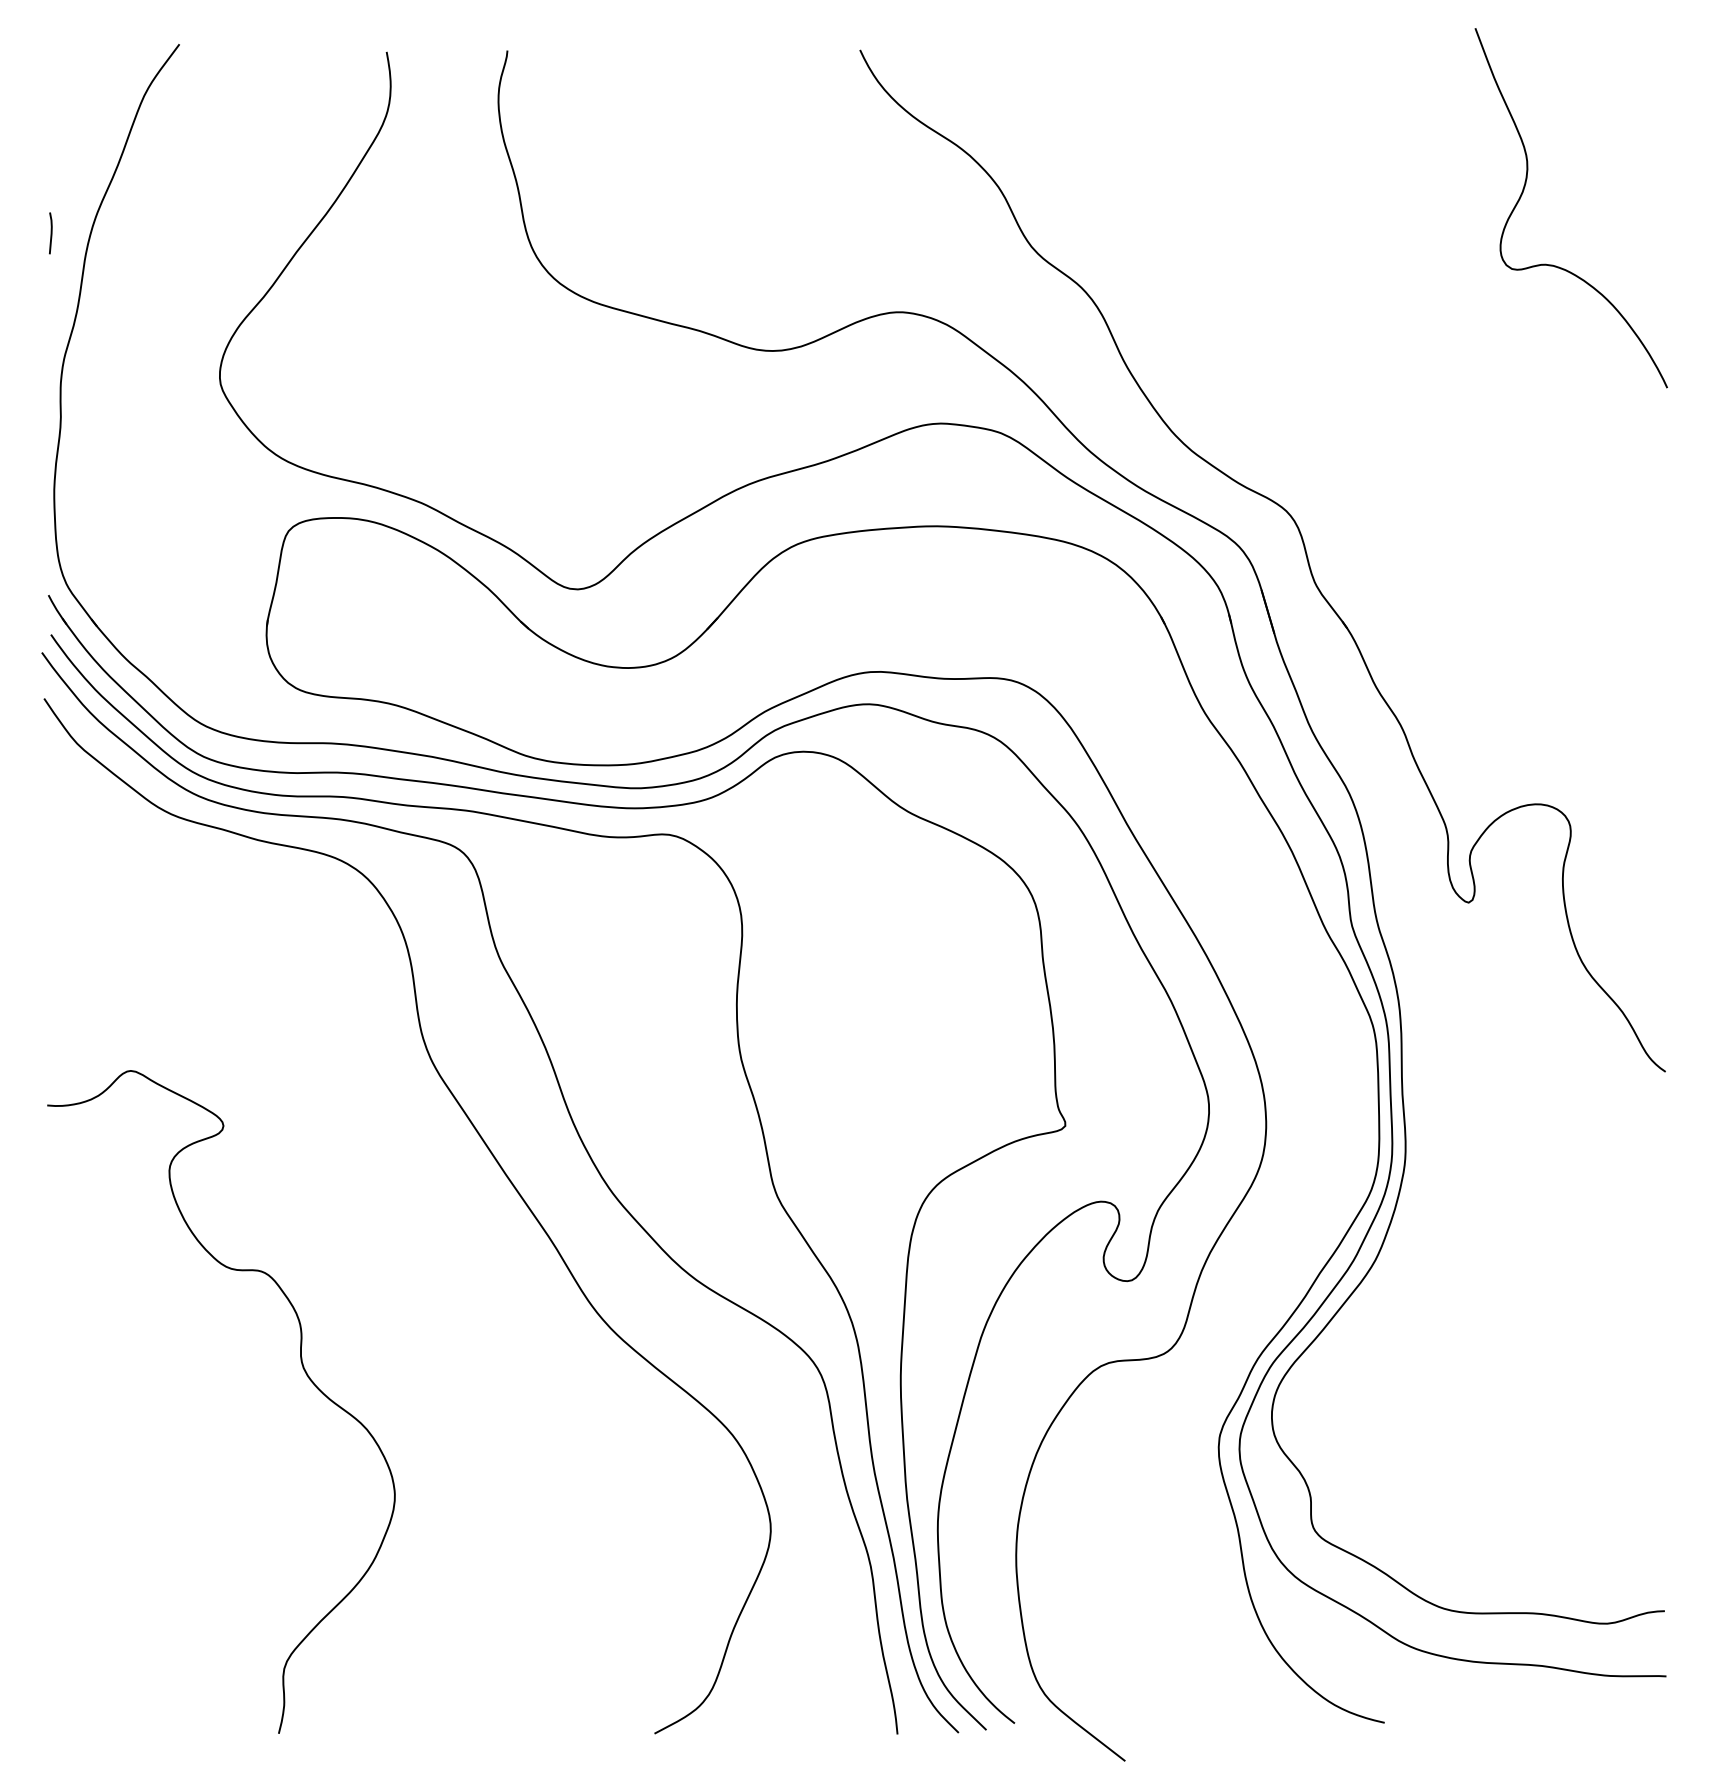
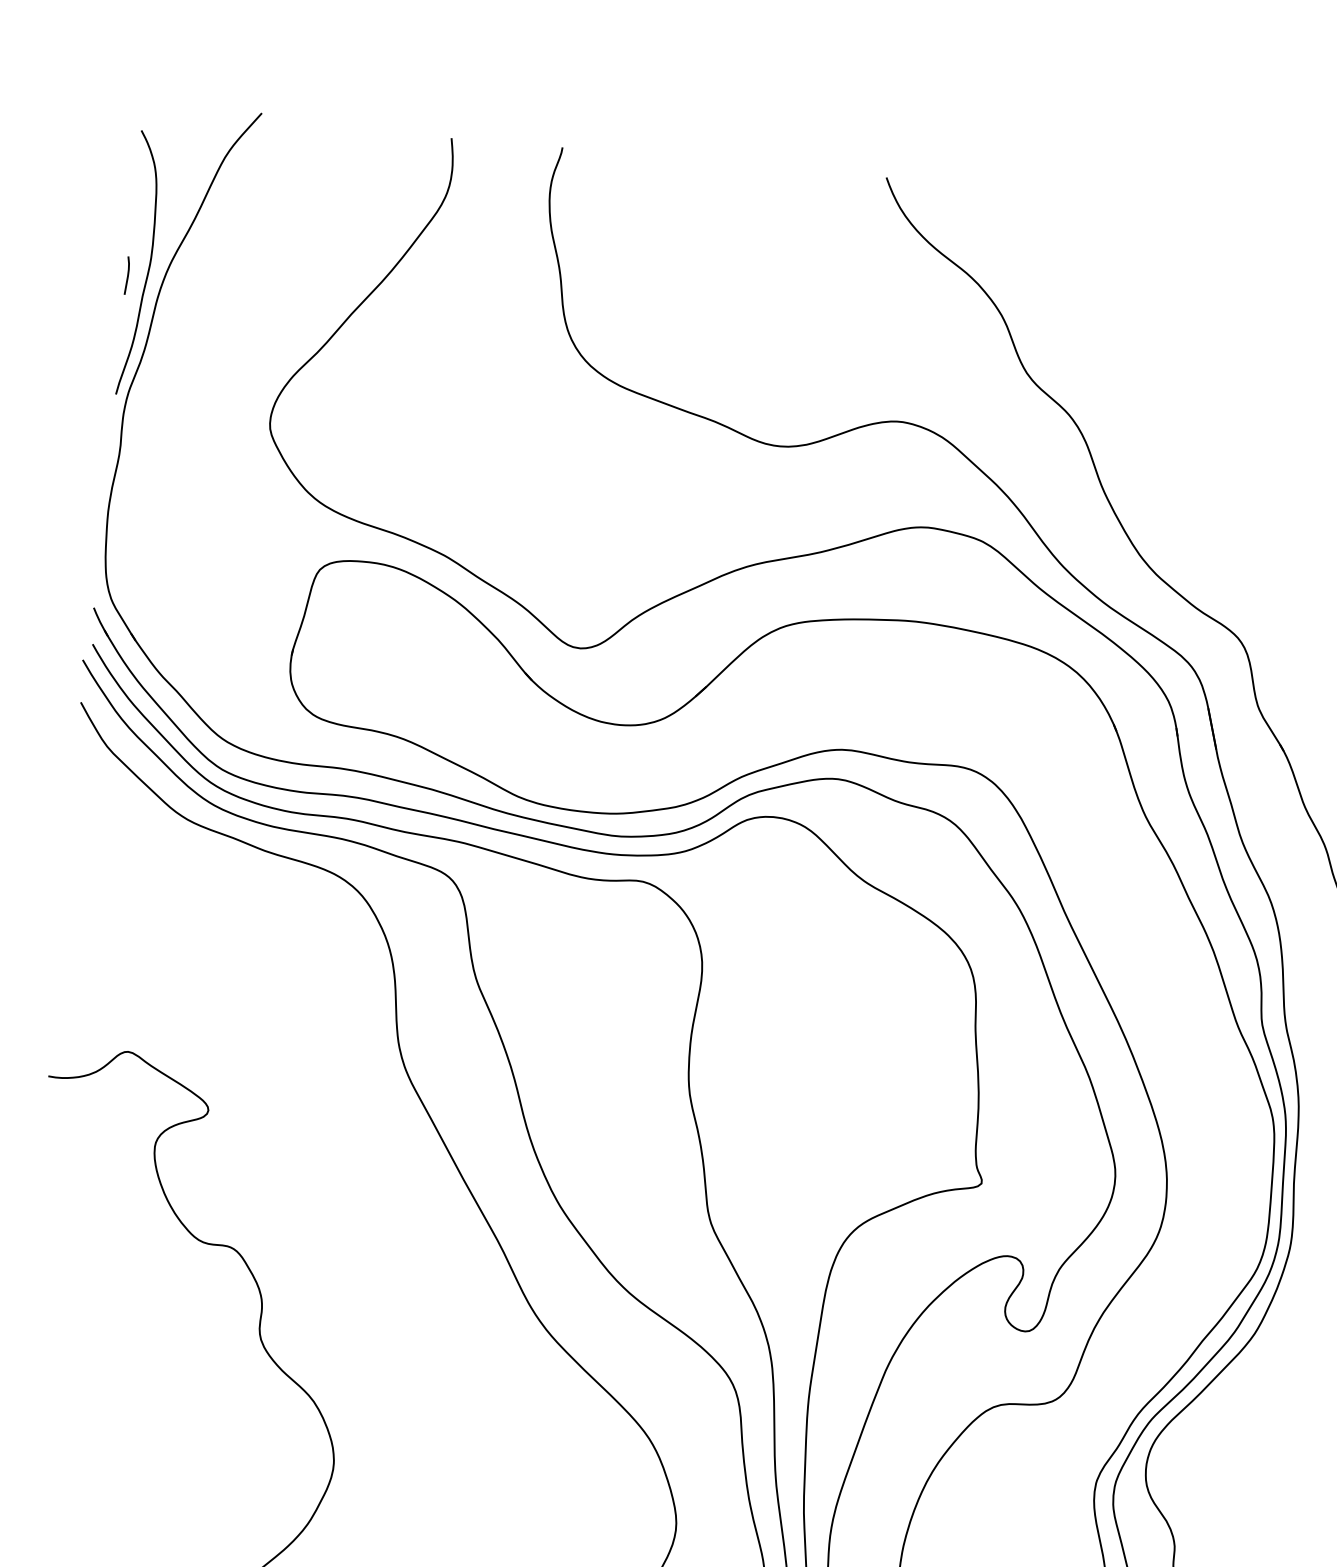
curve: (72, 222) -> (148, 267), added

